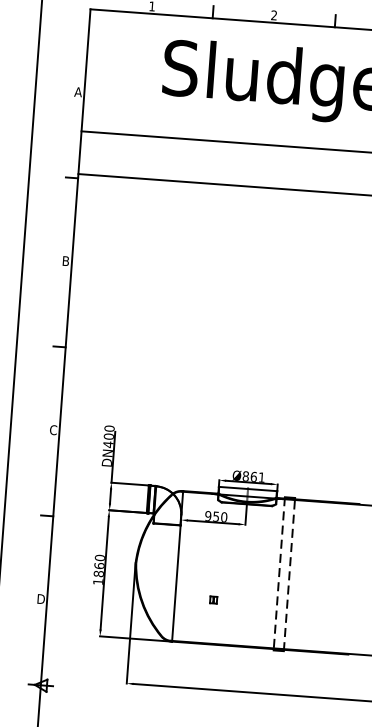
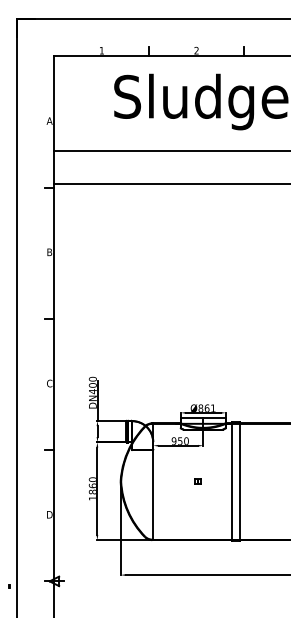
line: (279, 574) -> (232, 482), dashed -> solid
line: (289, 574) -> (240, 481), dashed -> solid
part: (212, 599) -> (197, 481), moved

